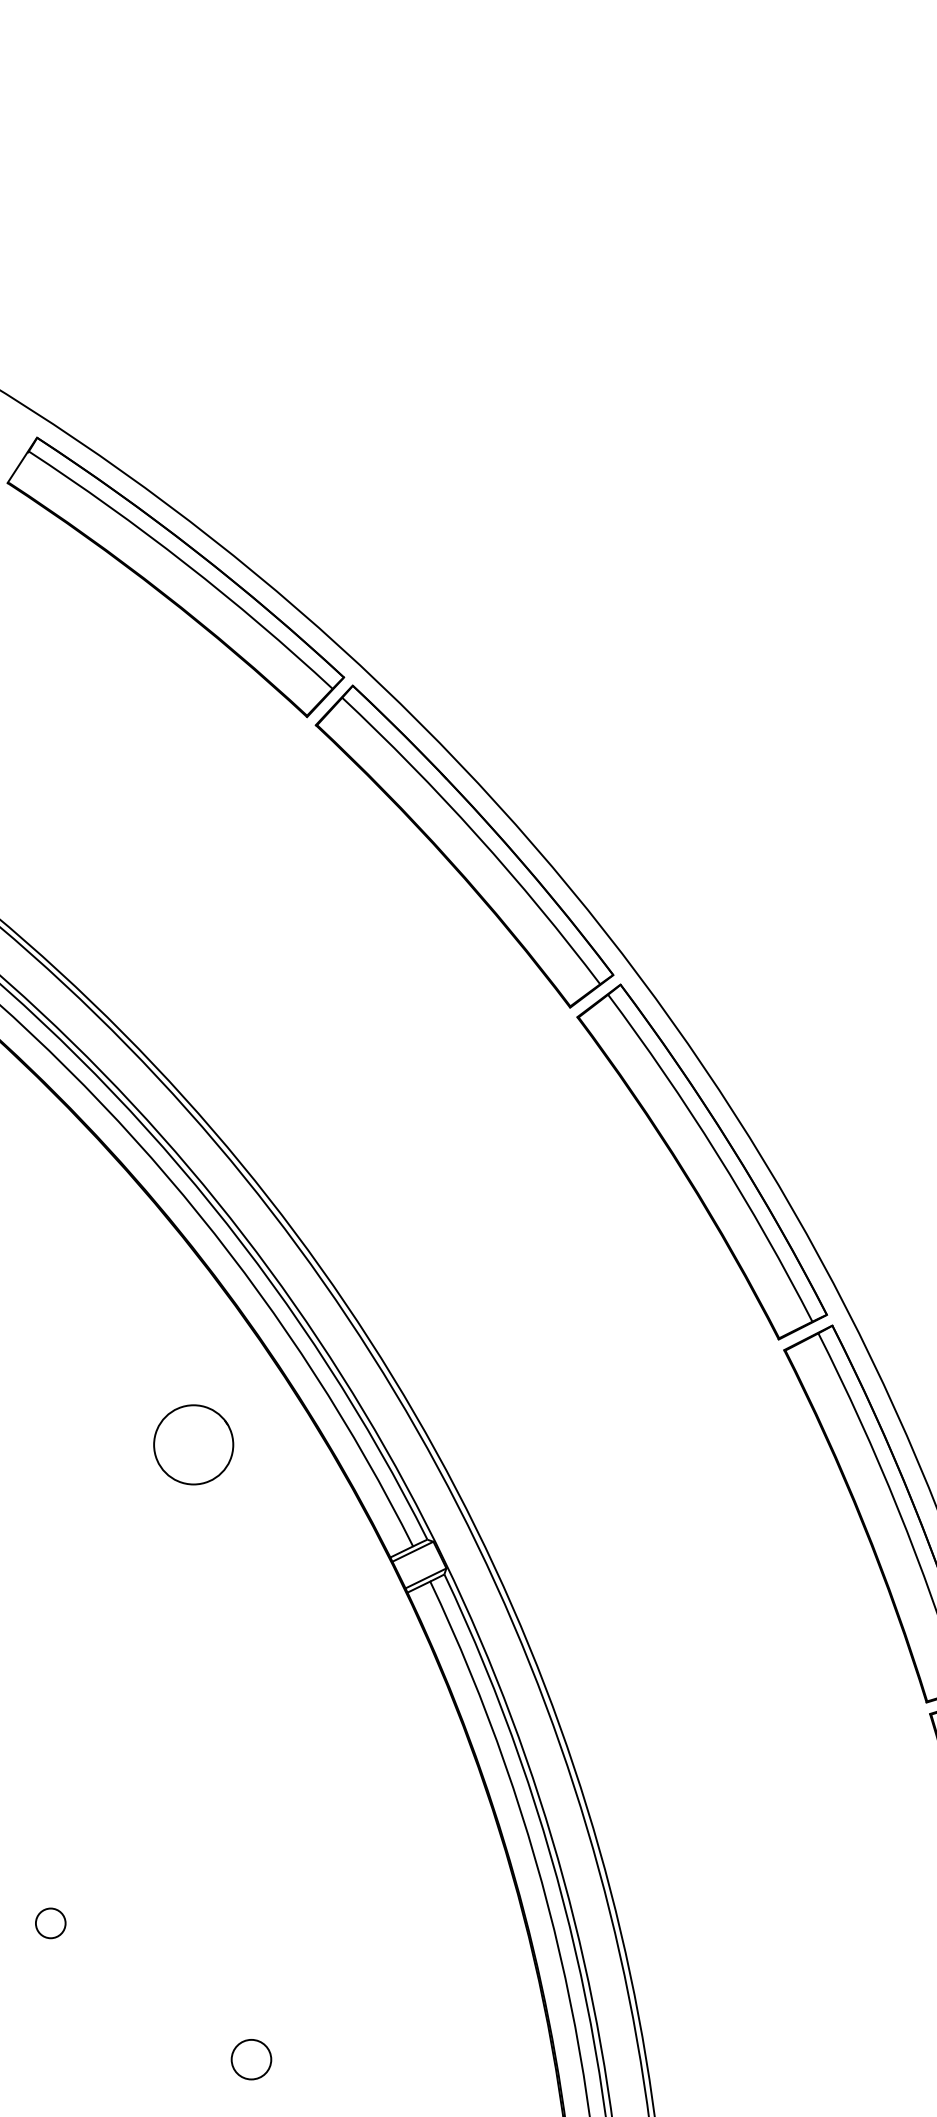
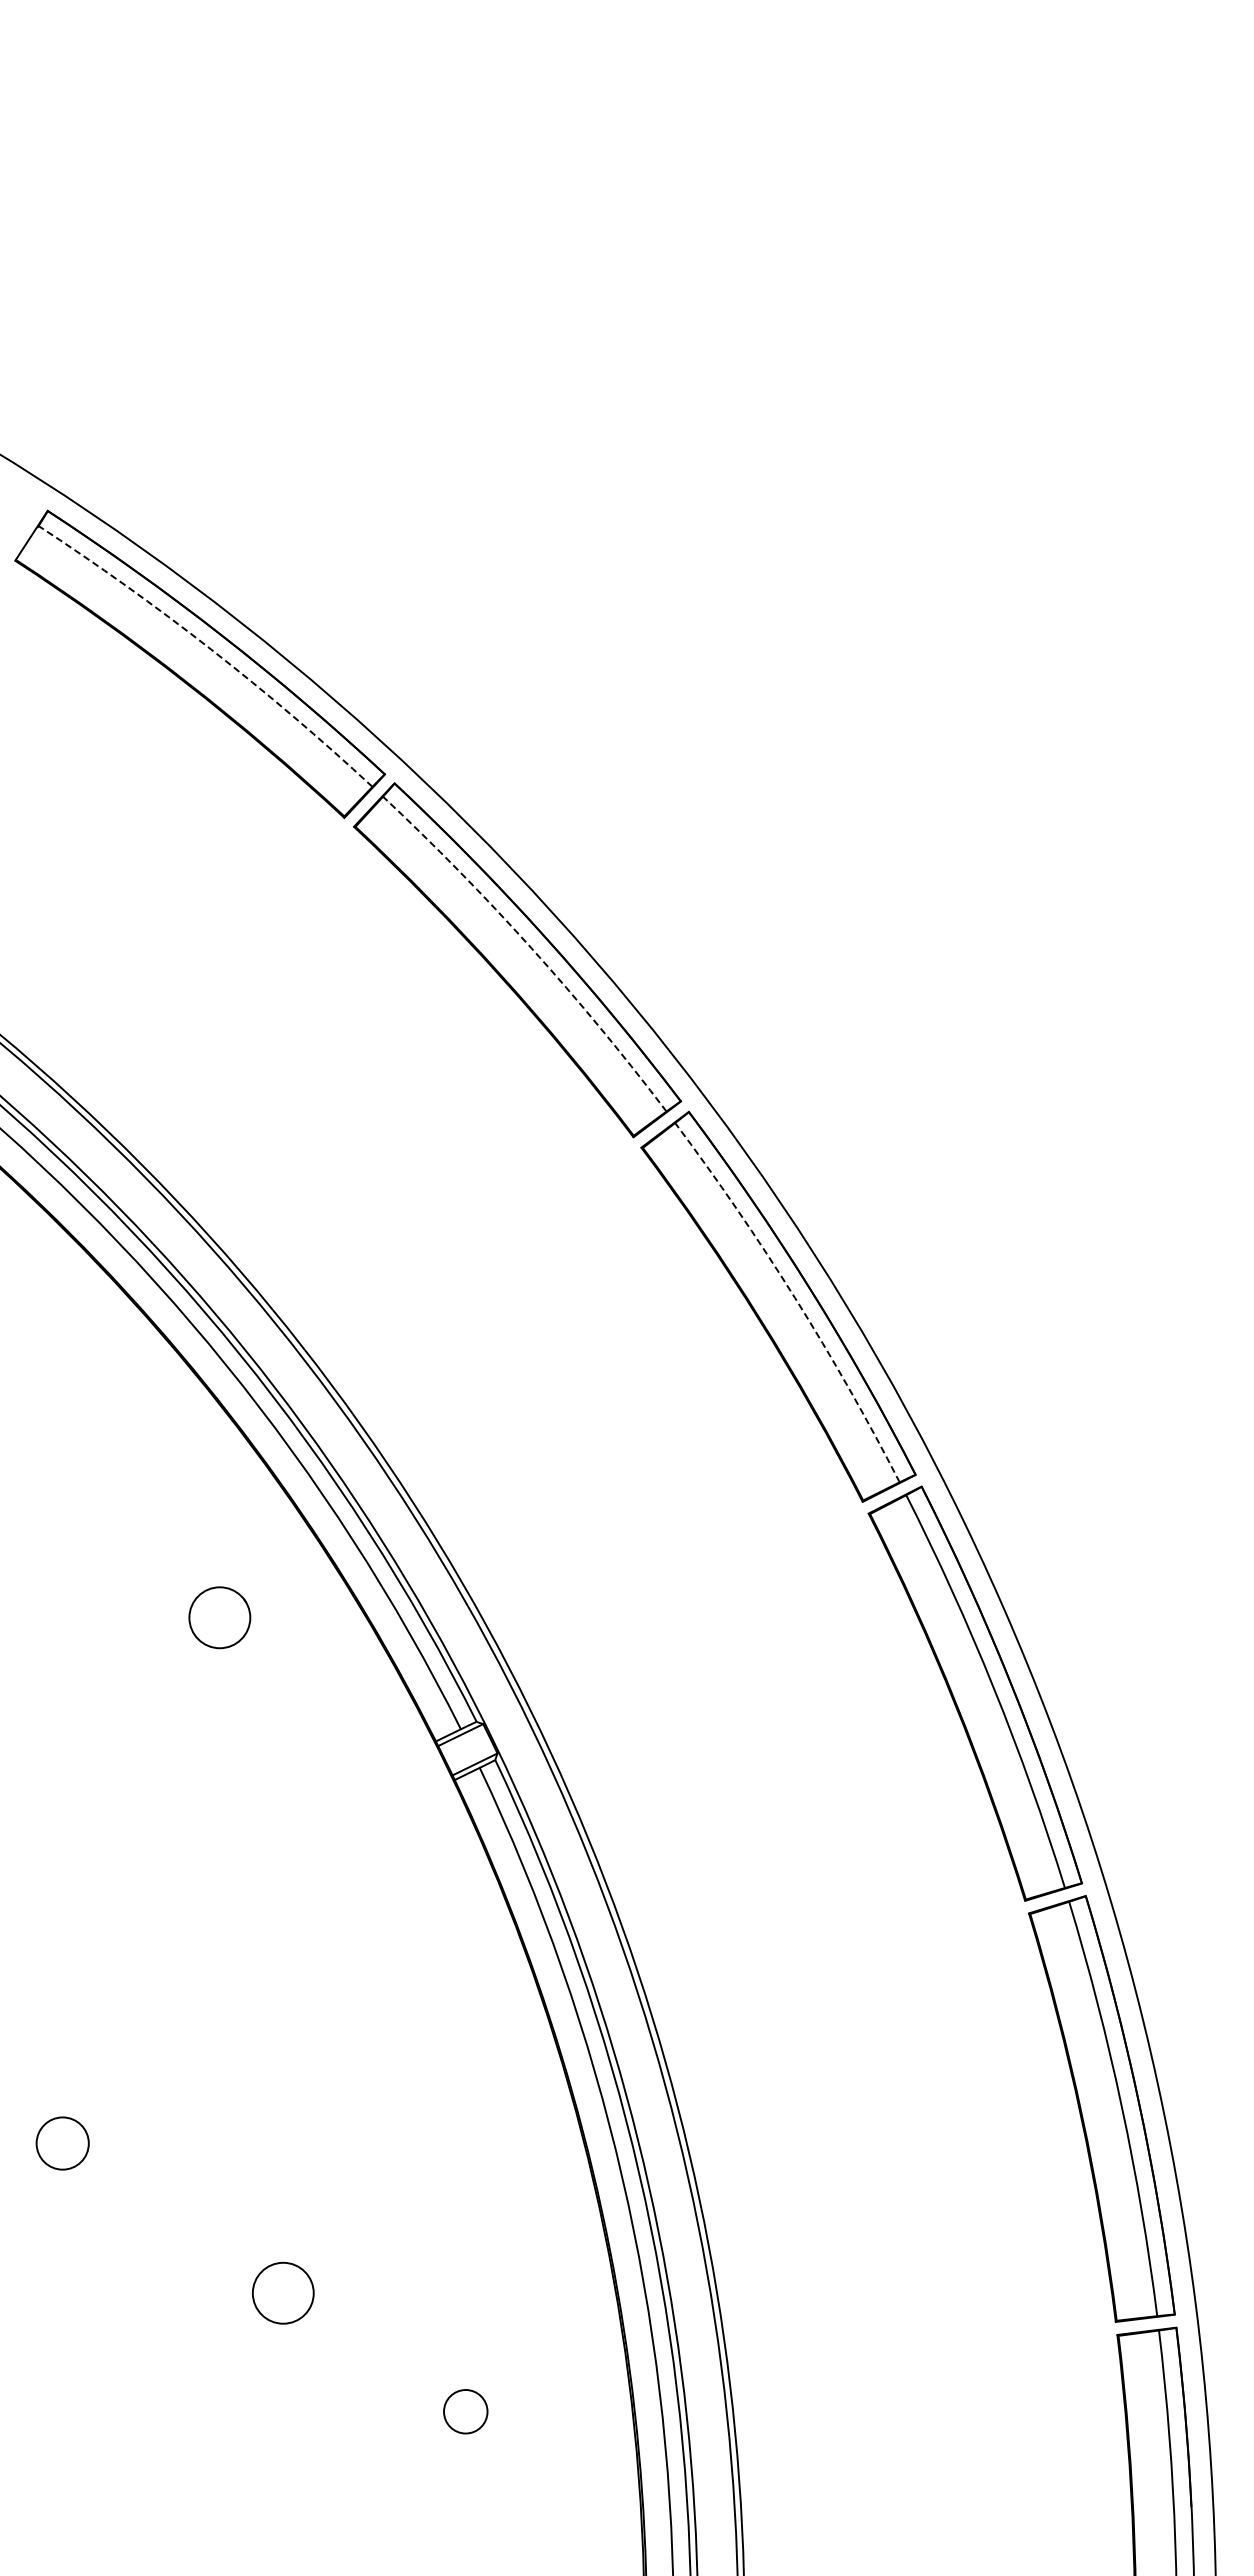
arc: (186, 563) -> (211, 649), solid -> dashed
arc: (477, 835) -> (531, 948), solid -> dashed
arc: (717, 1153) -> (795, 1297), solid -> dashed
circle: (193, 1444) -> (219, 1617), size x0.7
circle: (50, 1923) -> (62, 2143), size x1.6
circle: (251, 2059) -> (283, 2293), size x1.4

